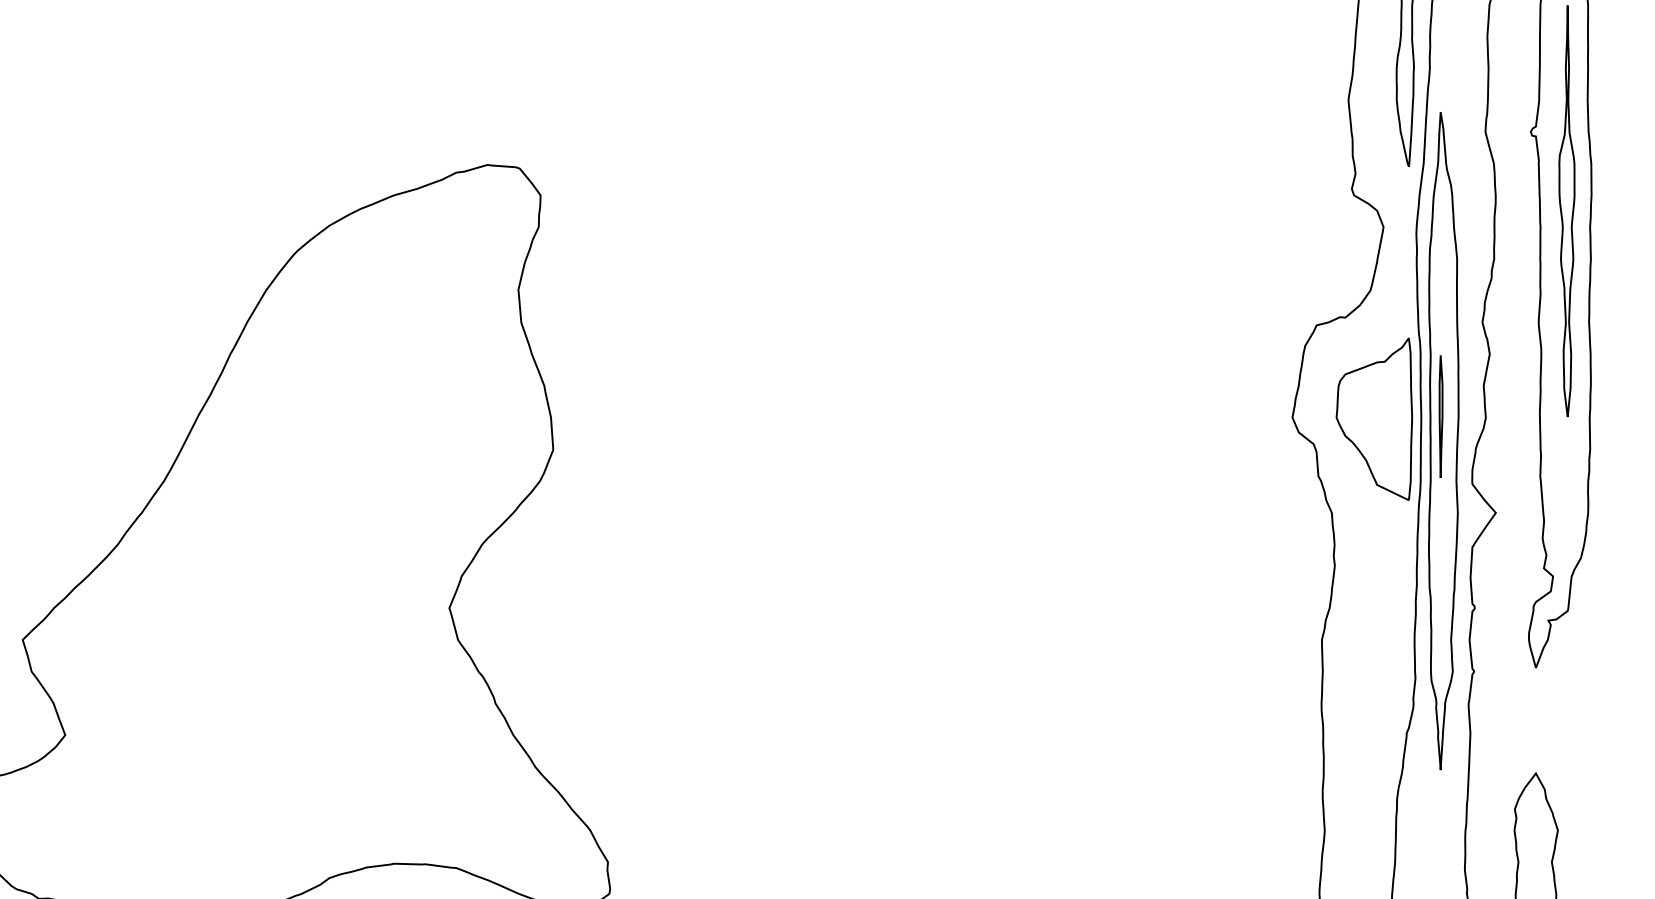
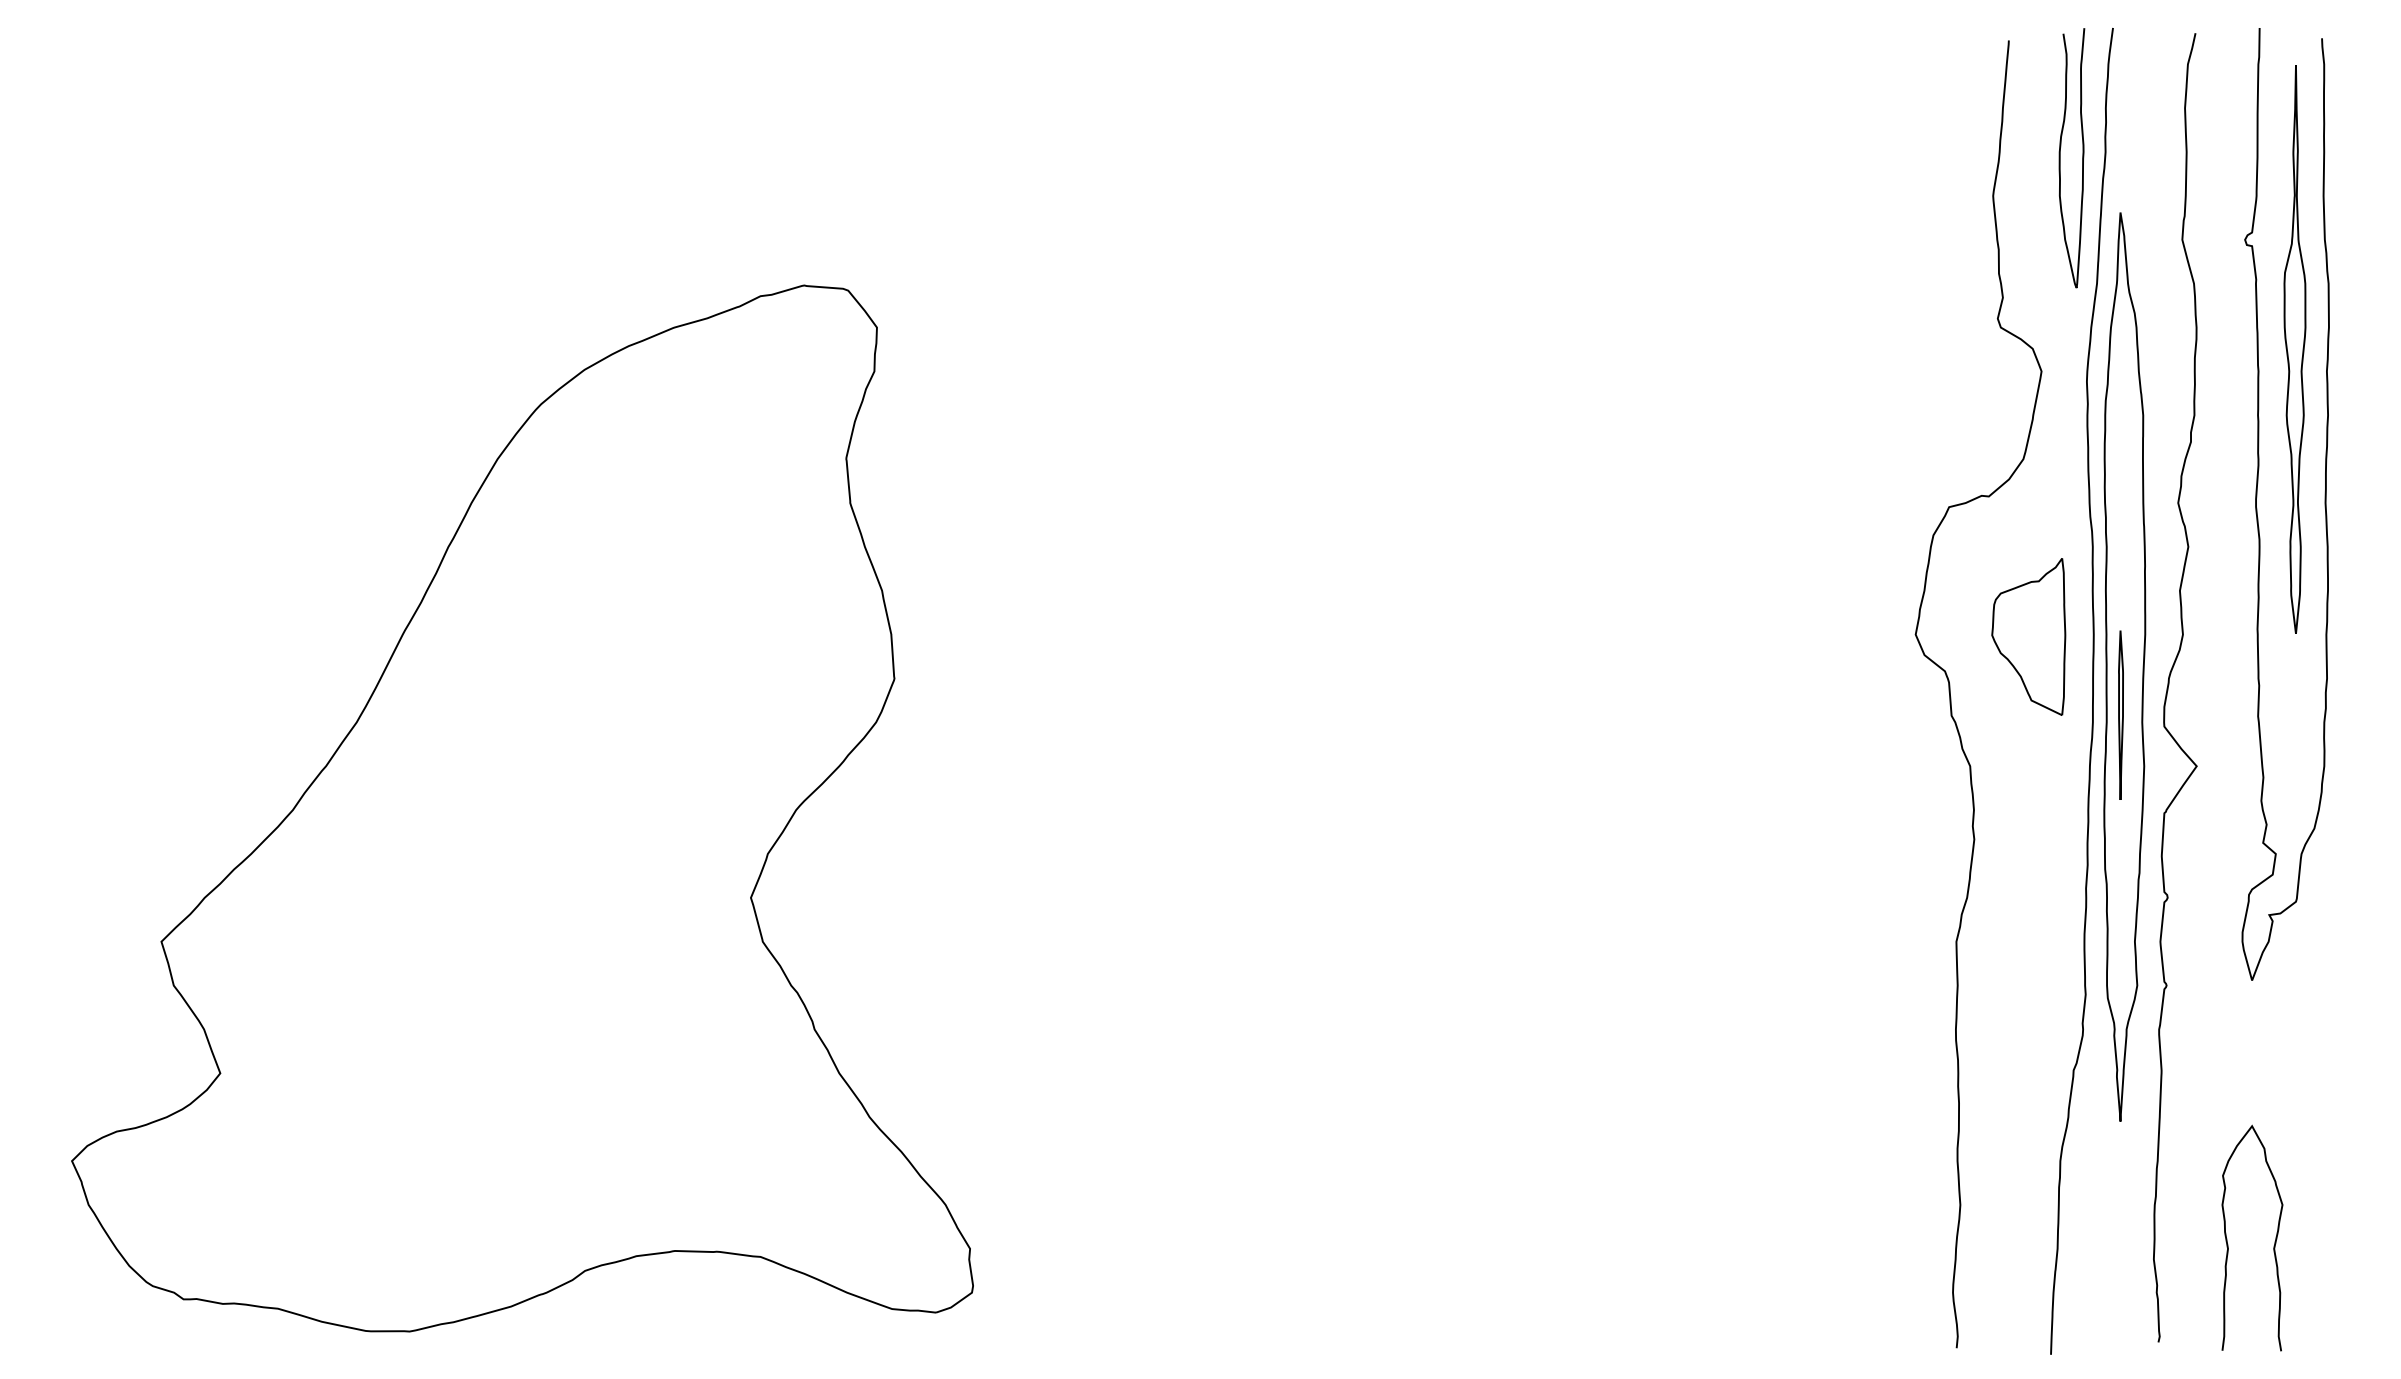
part: (1440, 416) -> (2120, 714), moved
part: (1374, 418) -> (2028, 636), size x0.7

